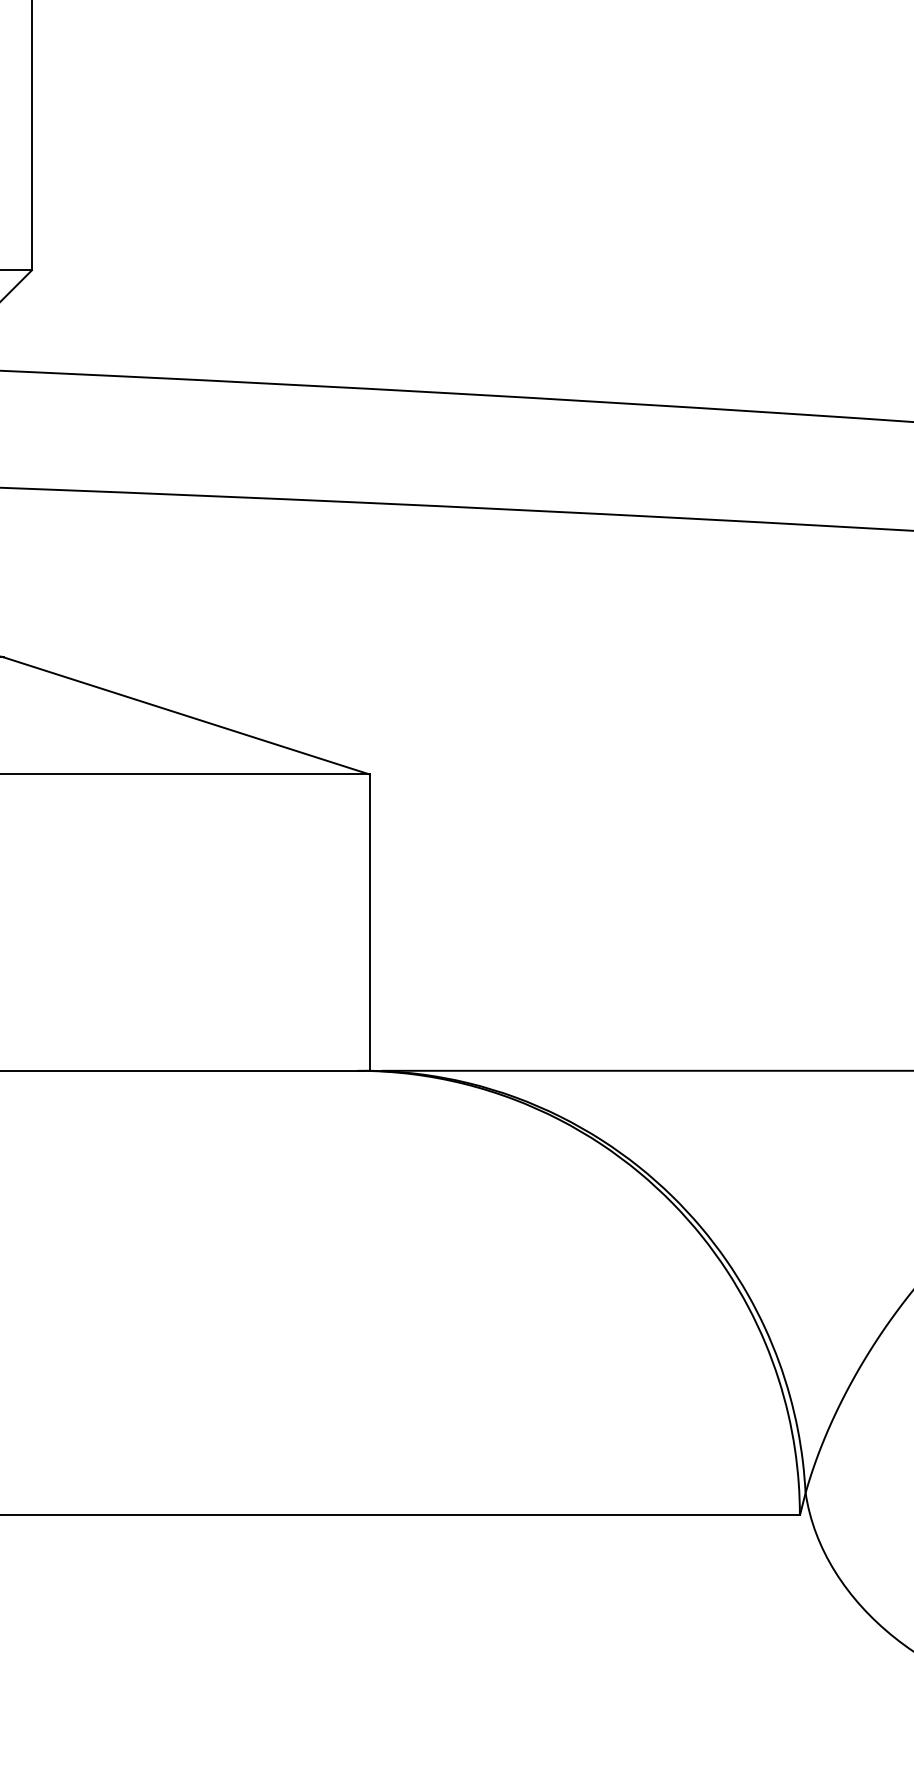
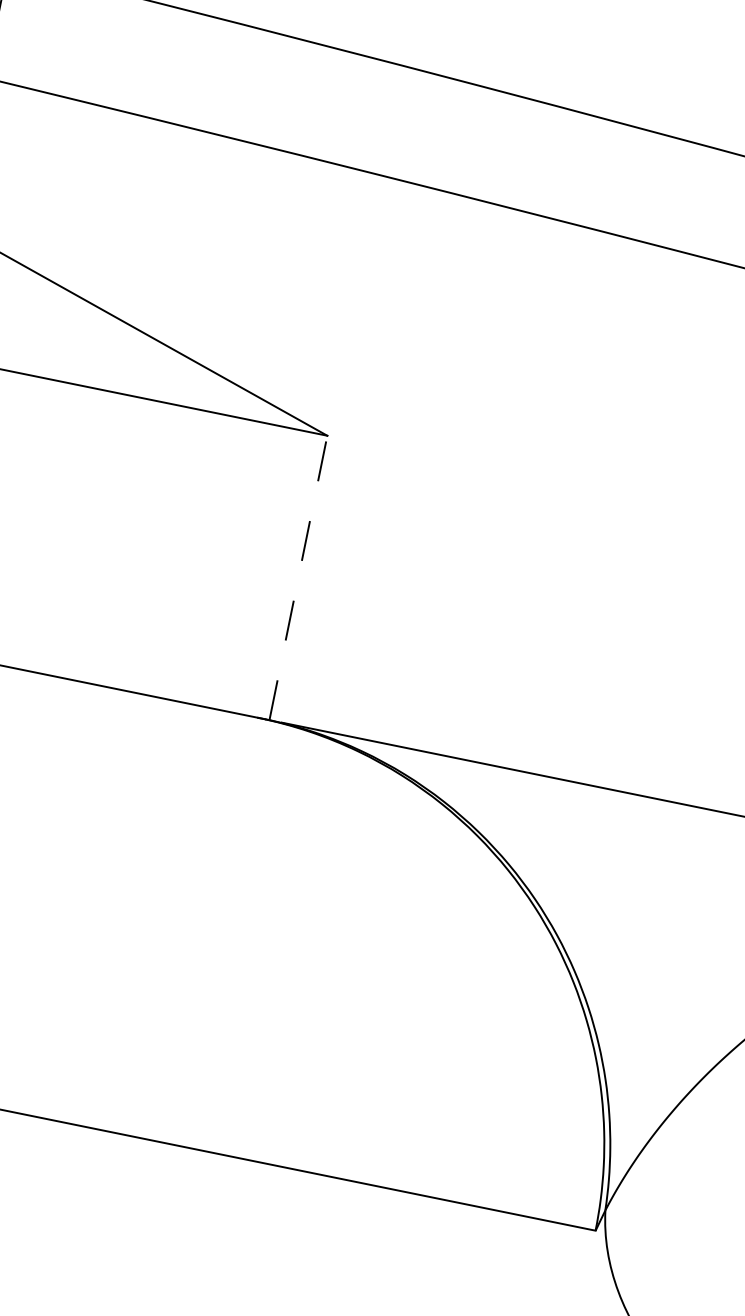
line: (369, 922) -> (298, 577), solid -> dashed

